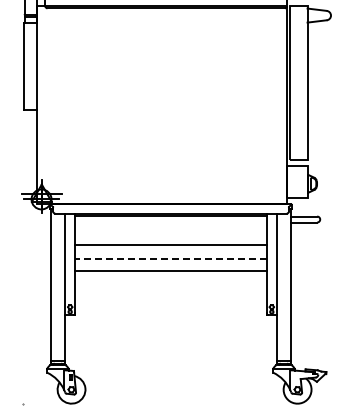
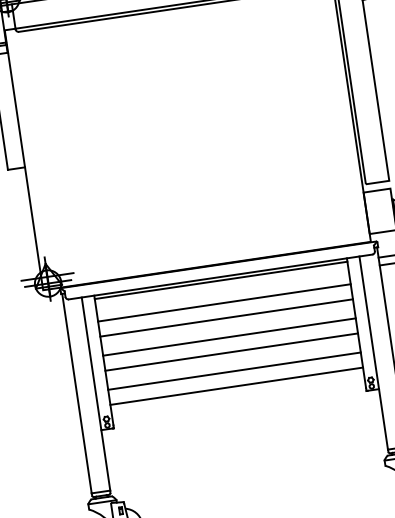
line: (170, 233) -> (223, 303), added
line: (170, 259) -> (228, 337), dashed -> solid
line: (170, 285) -> (233, 371), added
line: (170, 296) -> (235, 385), added

